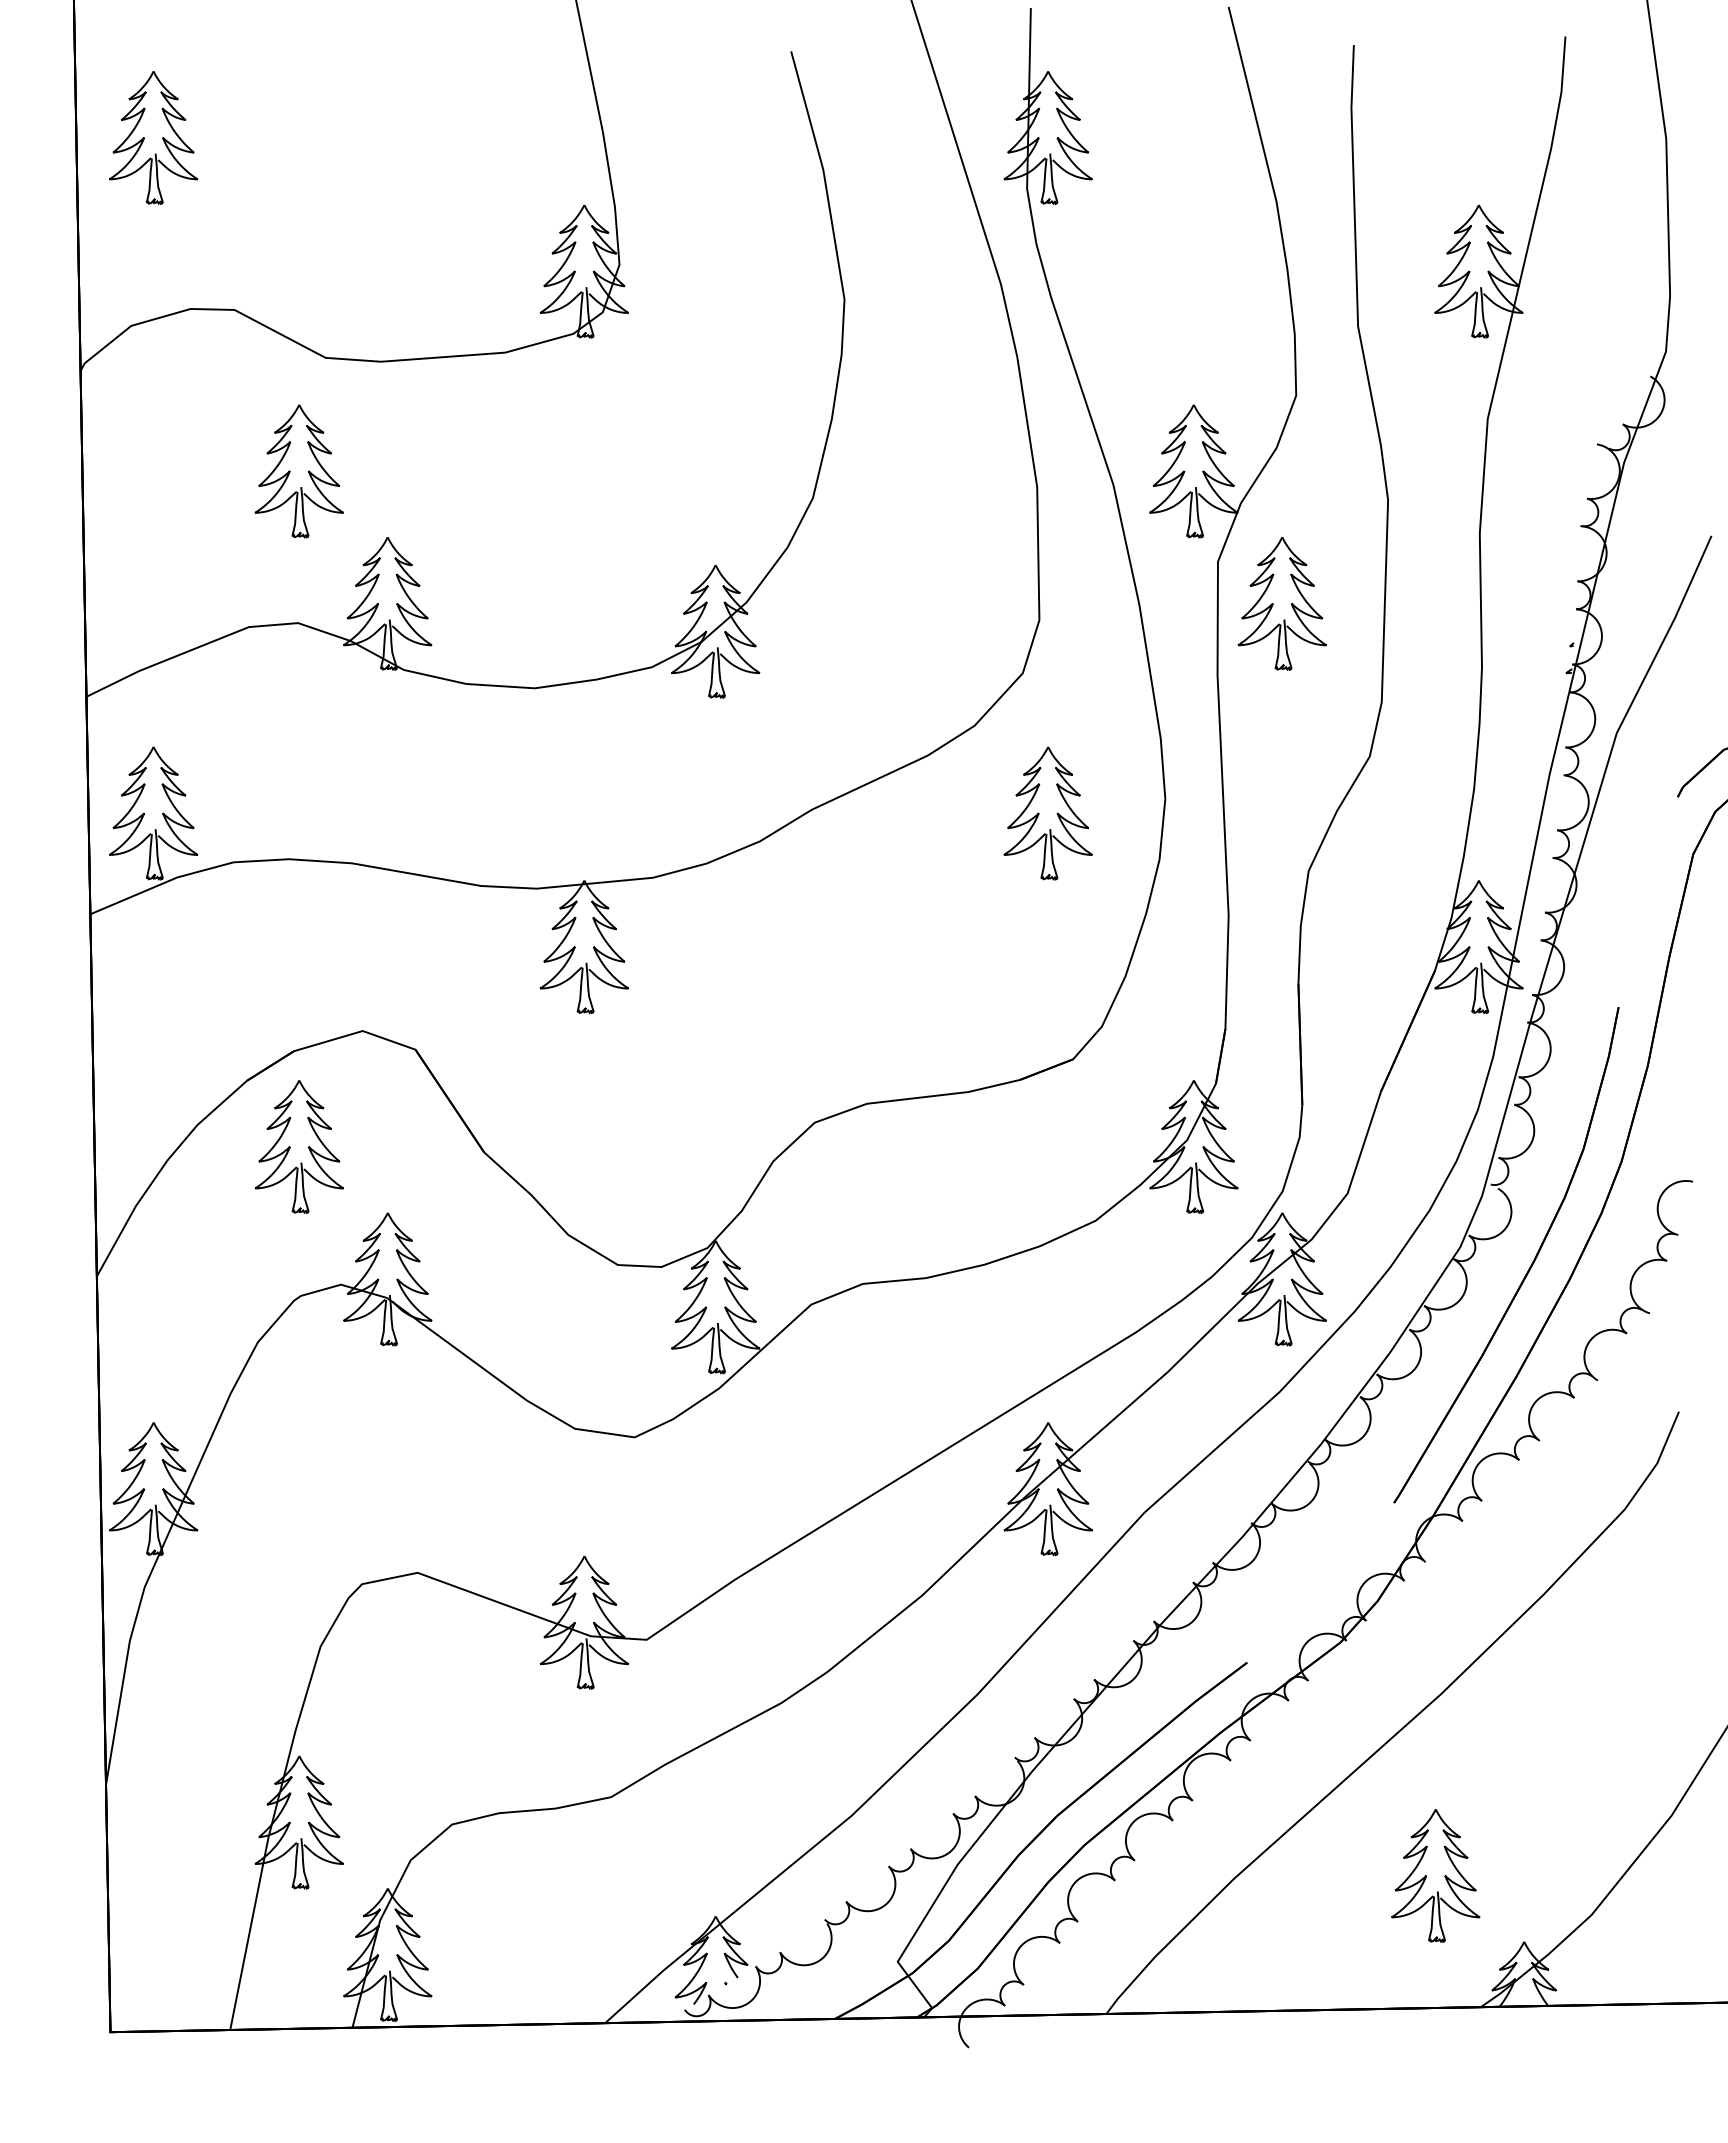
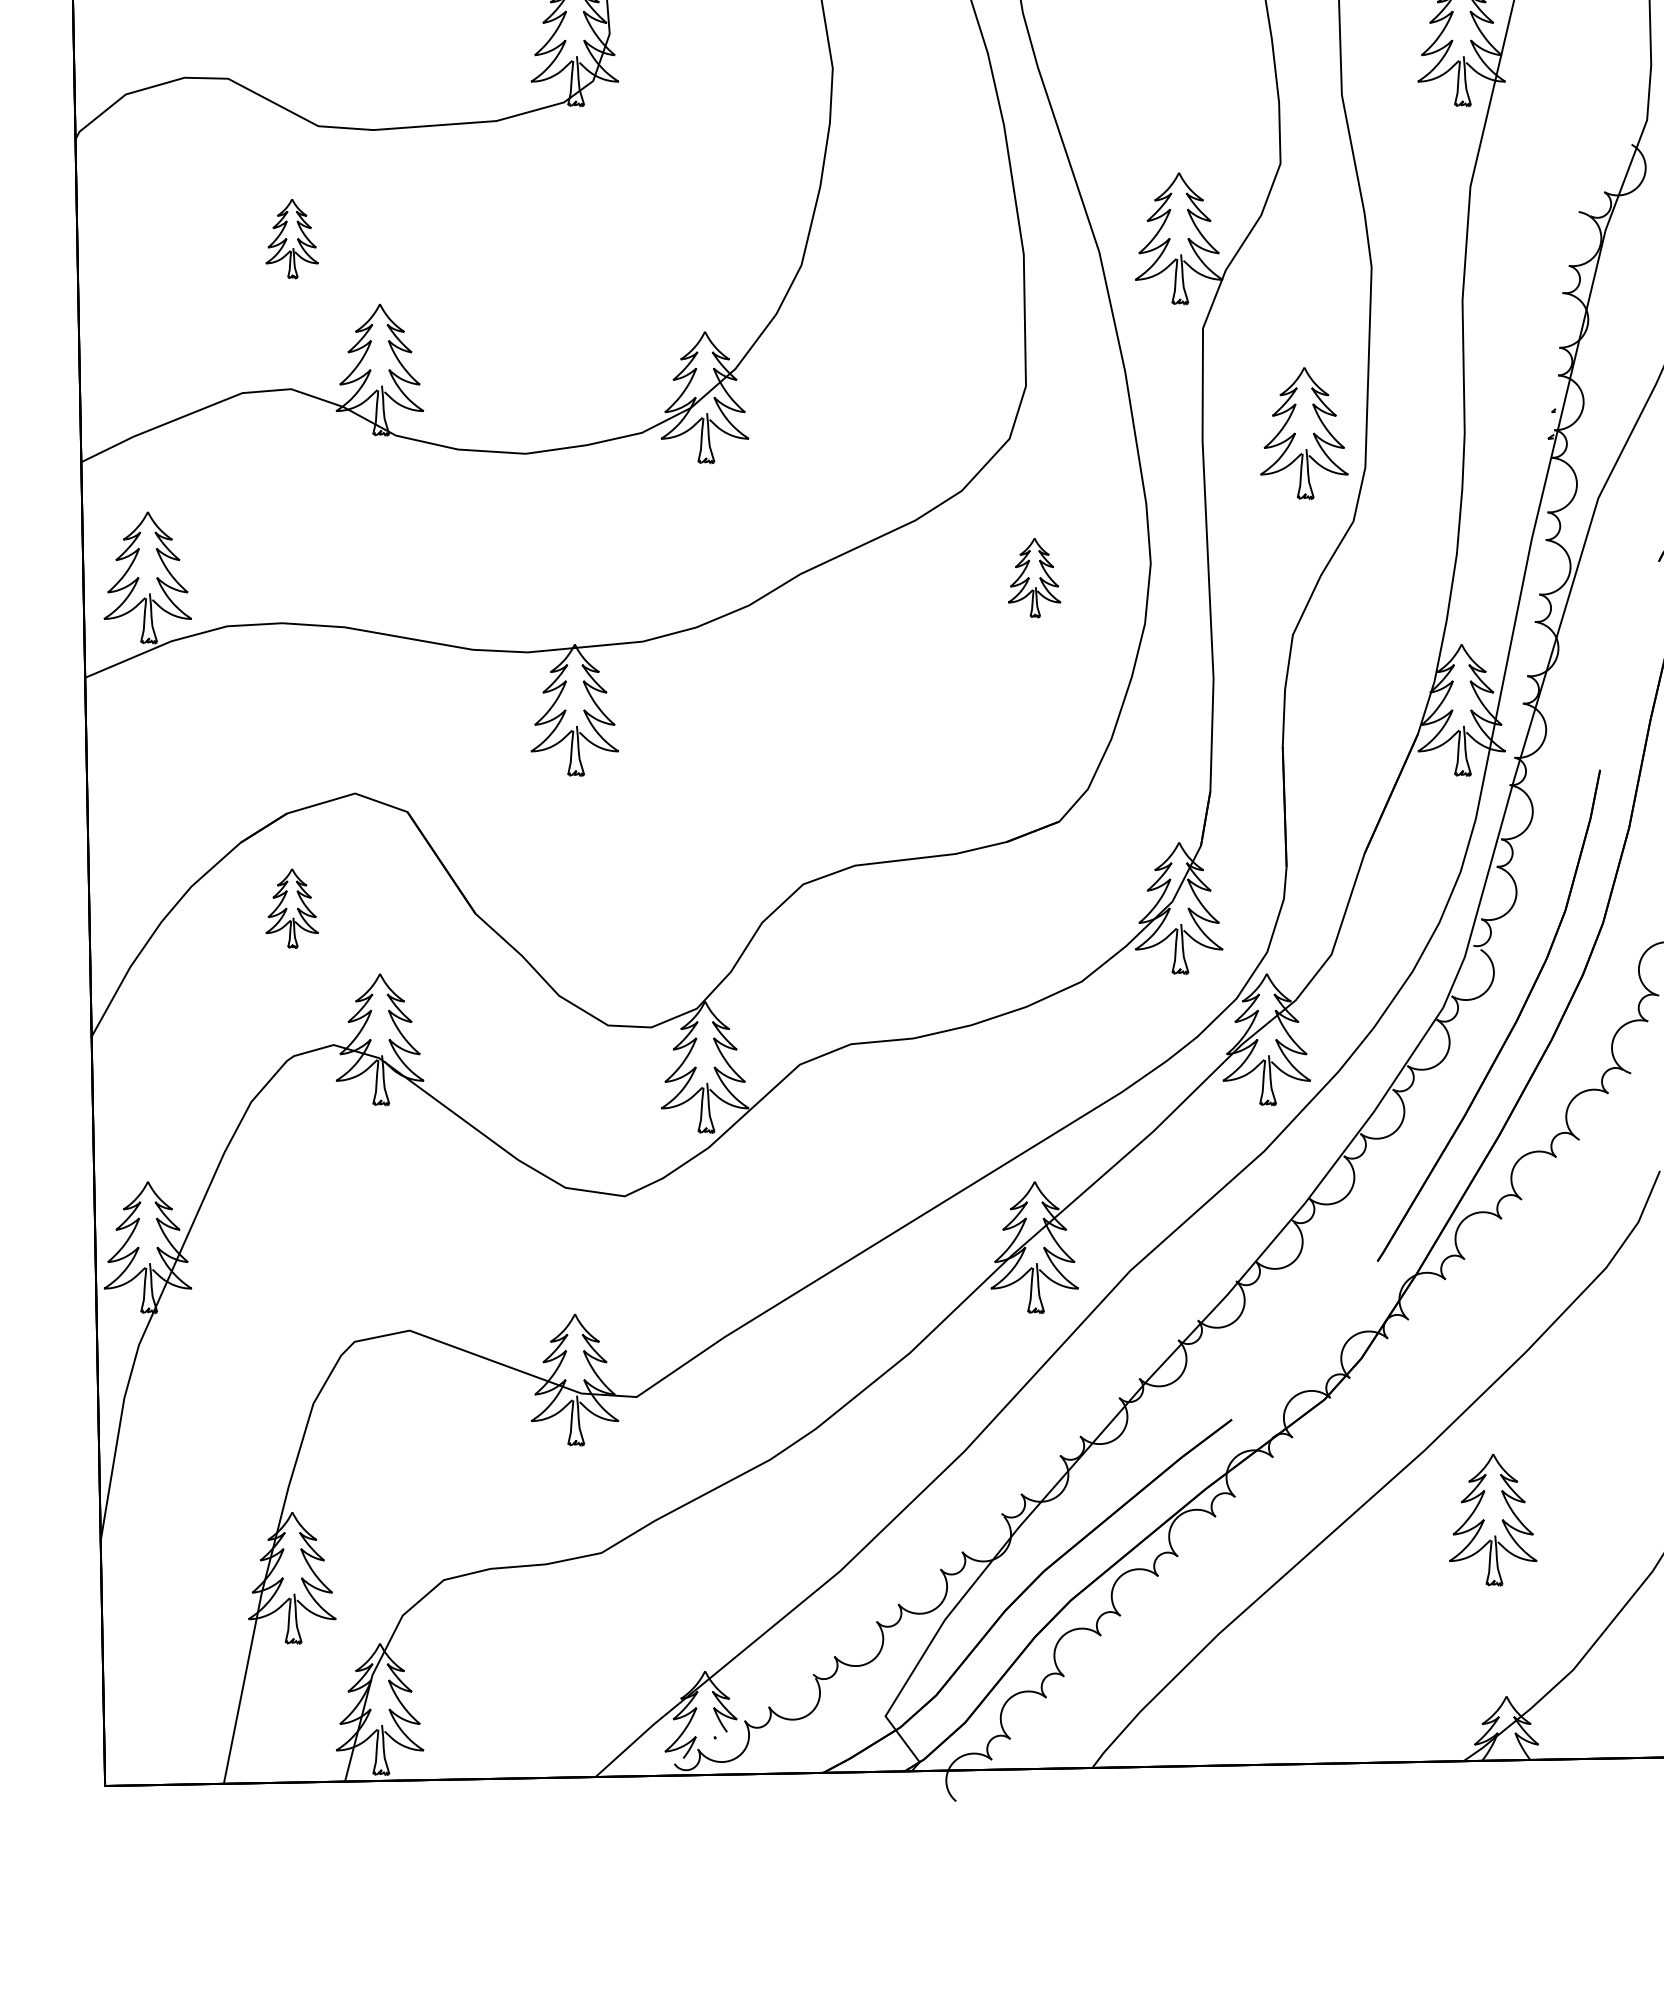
part: (298, 471) -> (291, 238), size x0.6
part: (1281, 603) -> (1303, 433), moved
part: (1047, 813) -> (1034, 577), size x0.6
part: (298, 1146) -> (291, 908), size x0.6
part: (1435, 1875) -> (1492, 1519), moved

